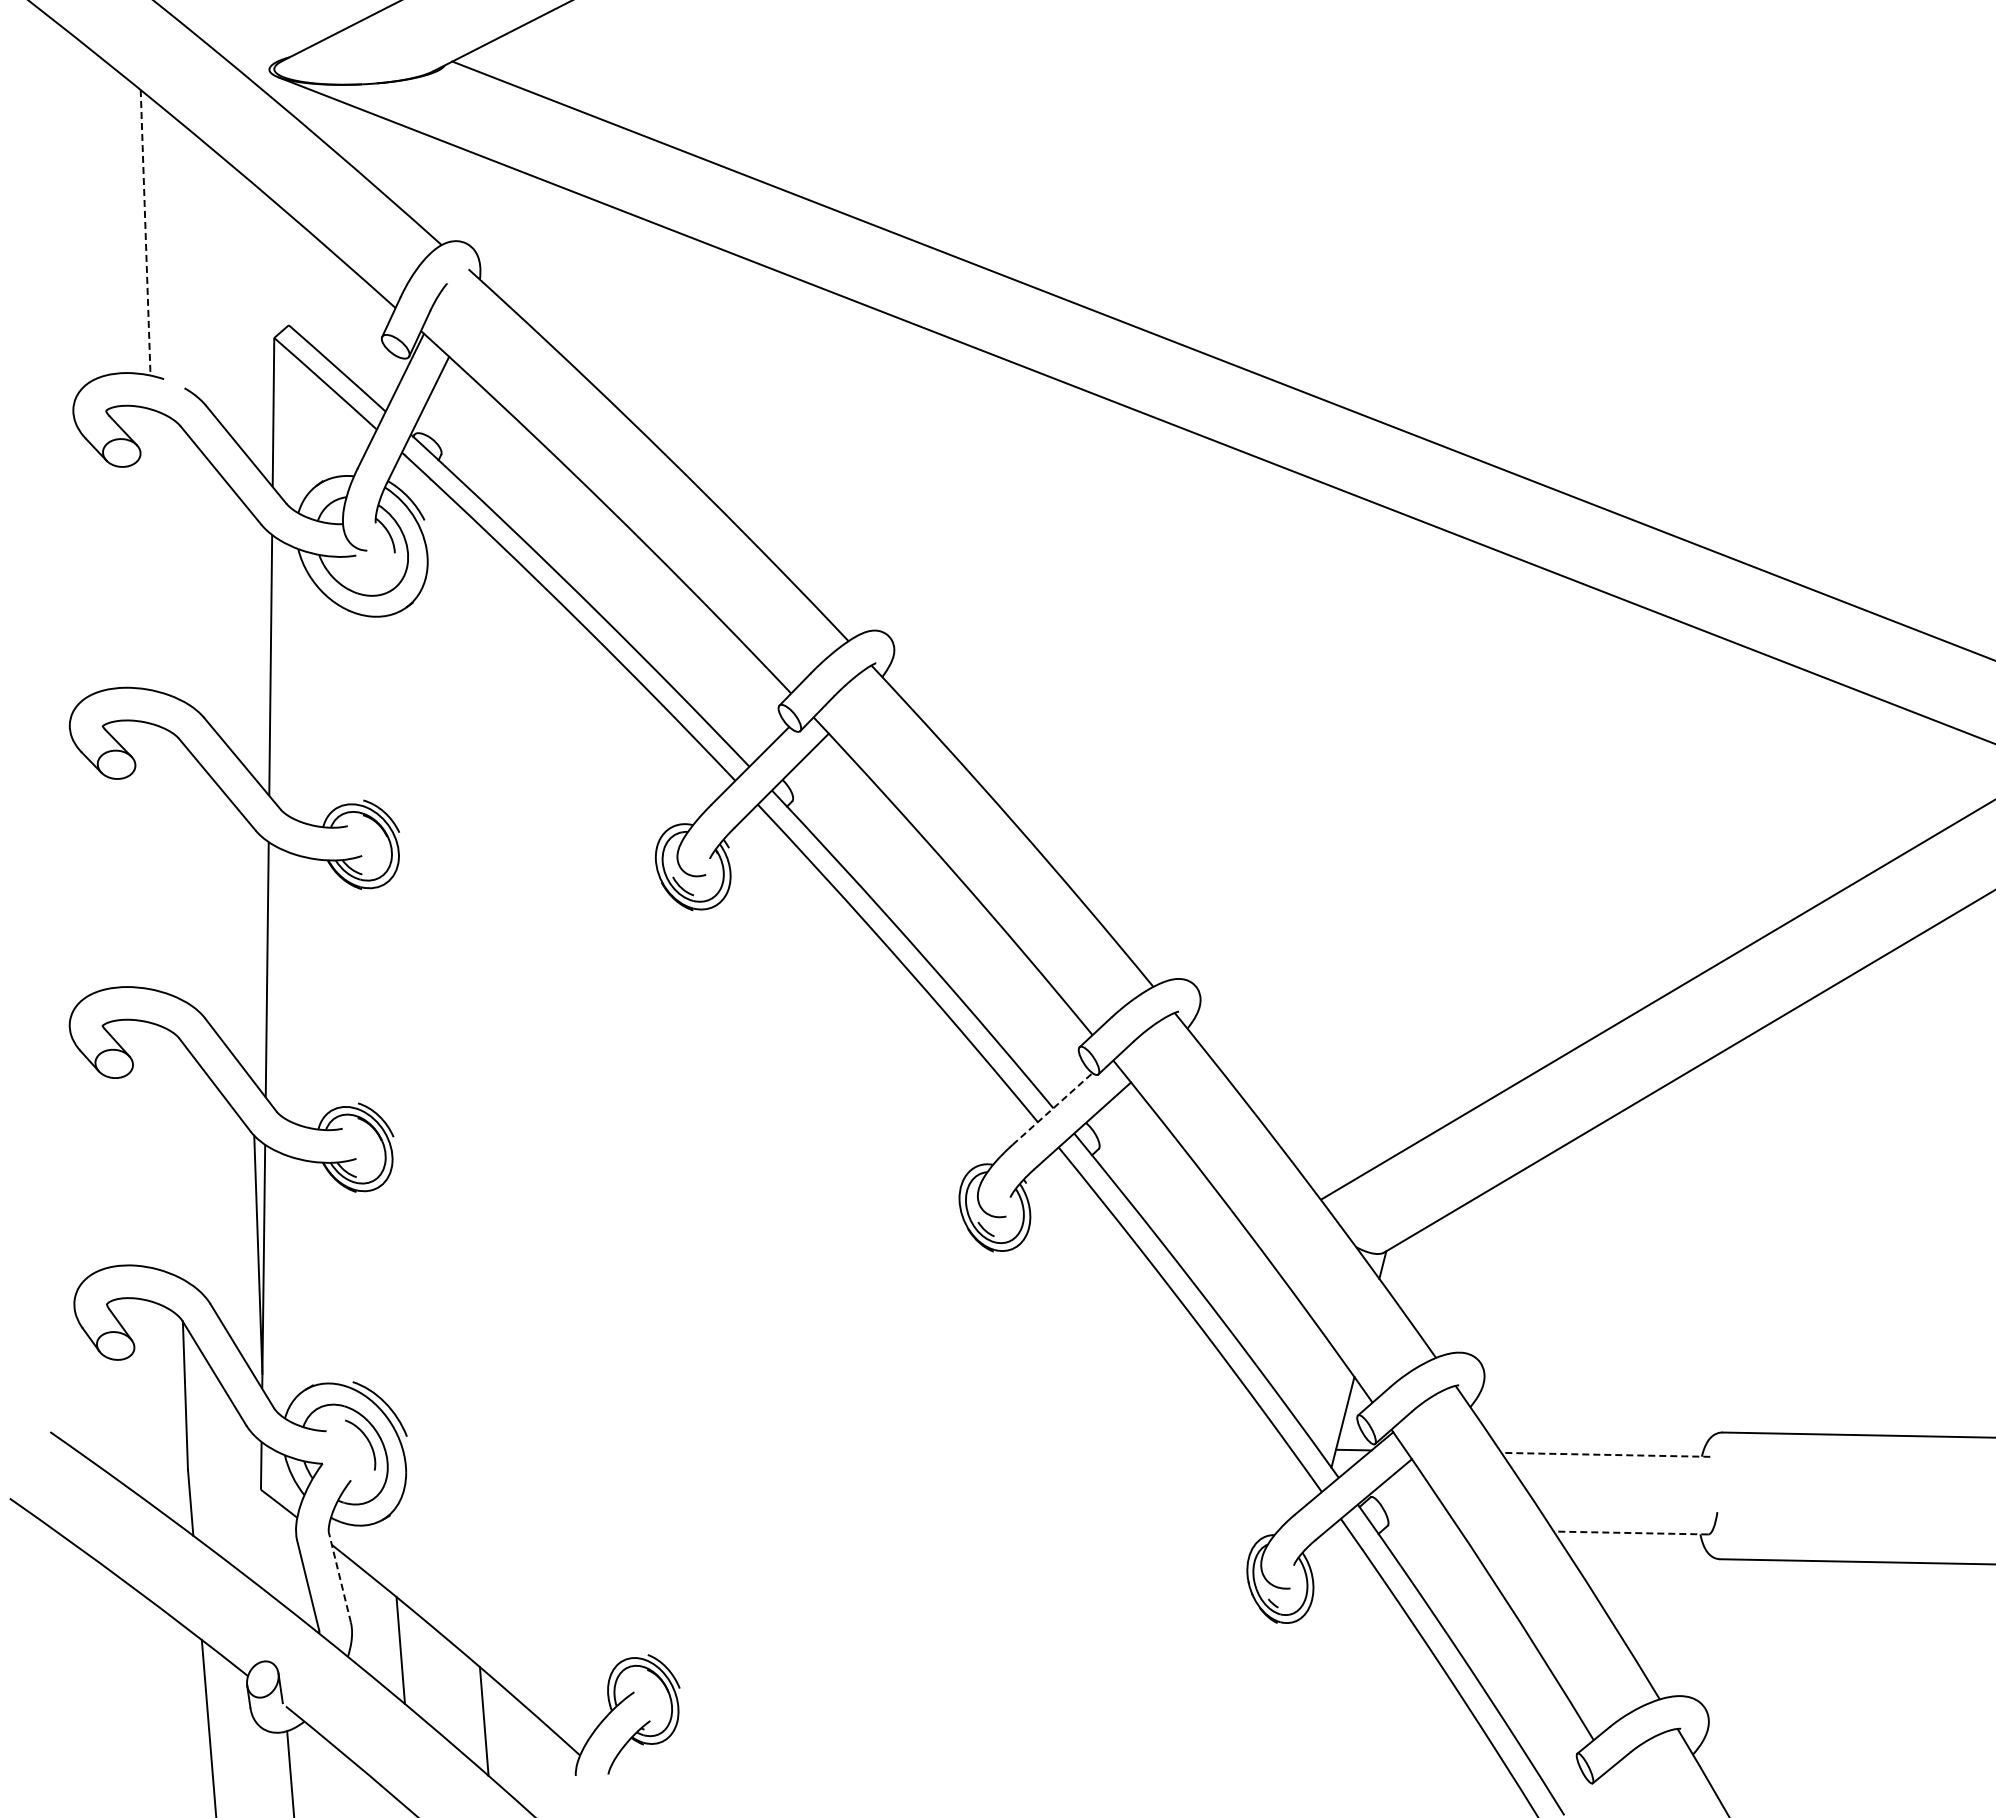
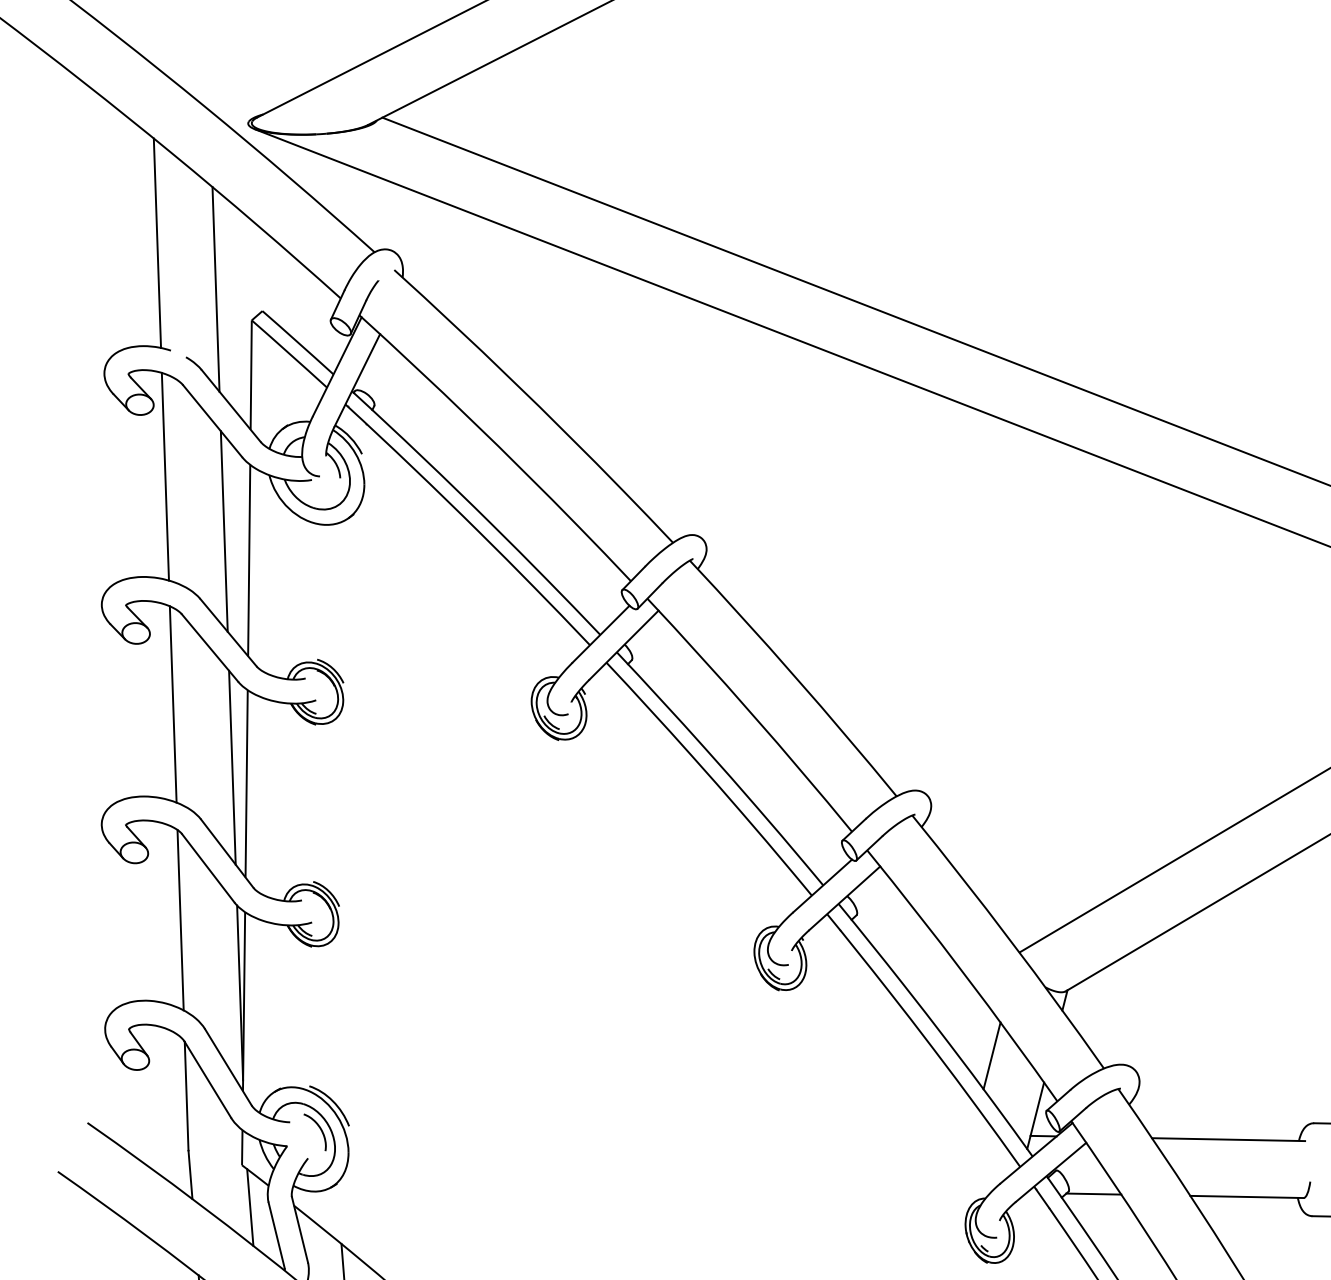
line: (145, 232) -> (157, 243), dashed -> solid
line: (225, 295) -> (216, 289), added
line: (156, 550) -> (165, 476), added
line: (236, 625) -> (224, 531), added
line: (166, 861) -> (172, 704), added
line: (247, 947) -> (232, 767), added
line: (1052, 1109) -> (822, 886), dashed -> solid
line: (177, 1155) -> (180, 920), added
line: (1283, 1340) -> (992, 1055), added
line: (1605, 1454) -> (1228, 1139), dashed -> solid
line: (1421, 1528) -> (1093, 1193), added
line: (1630, 1533) -> (1246, 1197), dashed -> solid
line: (271, 1547) -> (249, 1207), added
line: (339, 1577) -> (299, 1229), dashed -> solid

